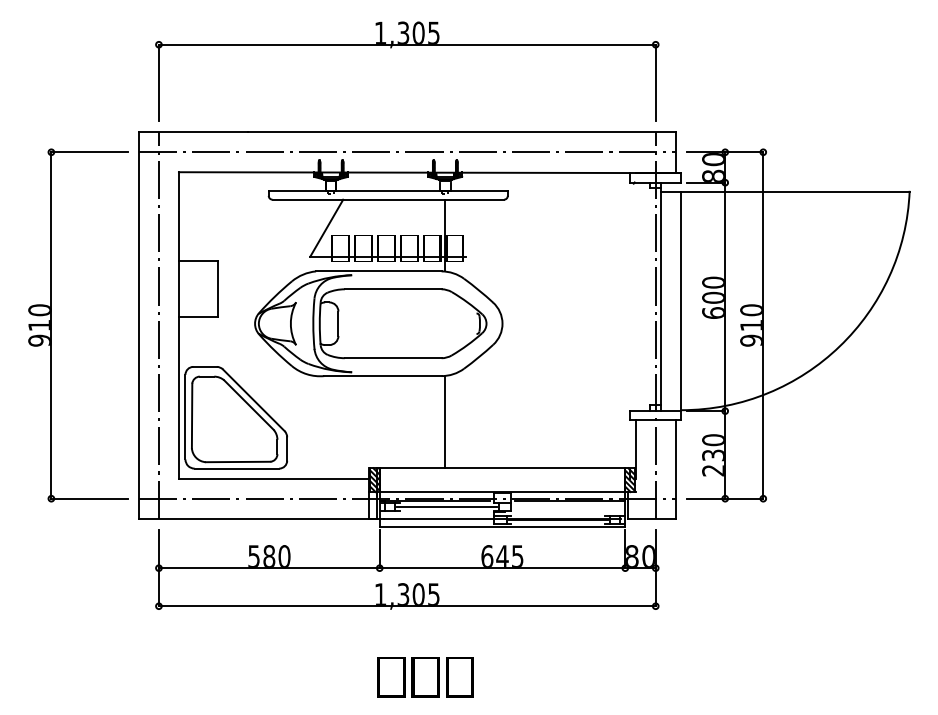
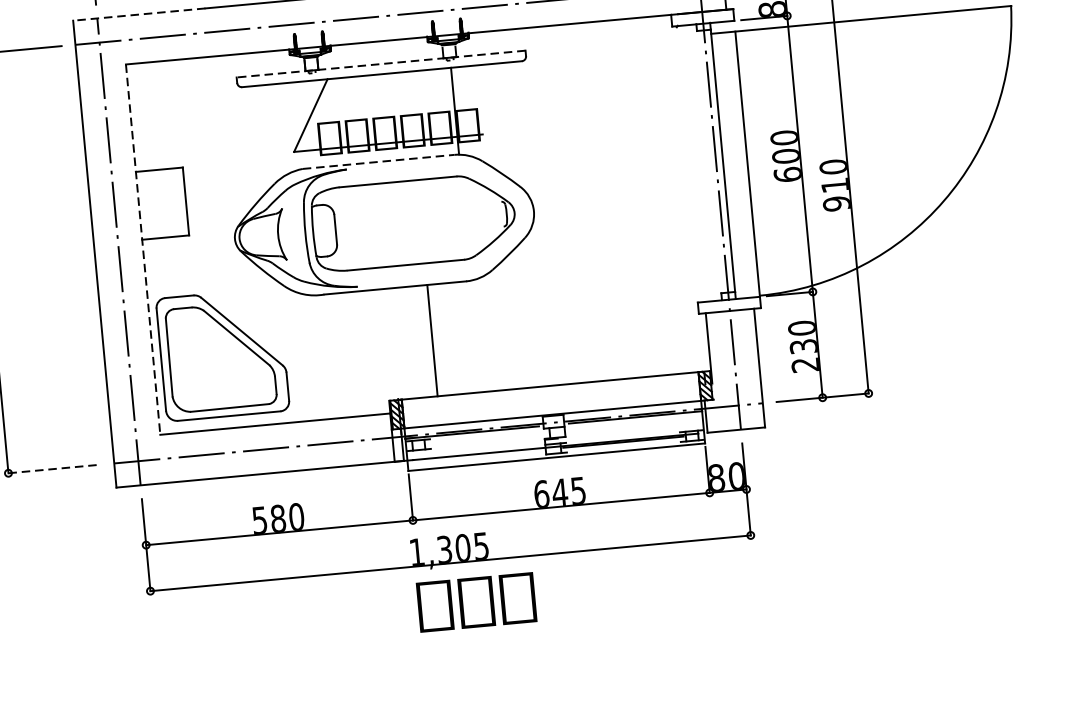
line: (193, 132) -> (139, 14), solid -> dashed
line: (388, 191) -> (381, 64), solid -> dashed
line: (378, 271) -> (378, 162), solid -> dashed
line: (178, 325) -> (142, 249), solid -> dashed
line: (445, 422) -> (432, 341), moved
line: (89, 498) -> (54, 468), solid -> dashed
line: (446, 506) -> (486, 438), removed
text: (425, 677) -> (476, 602), moved

